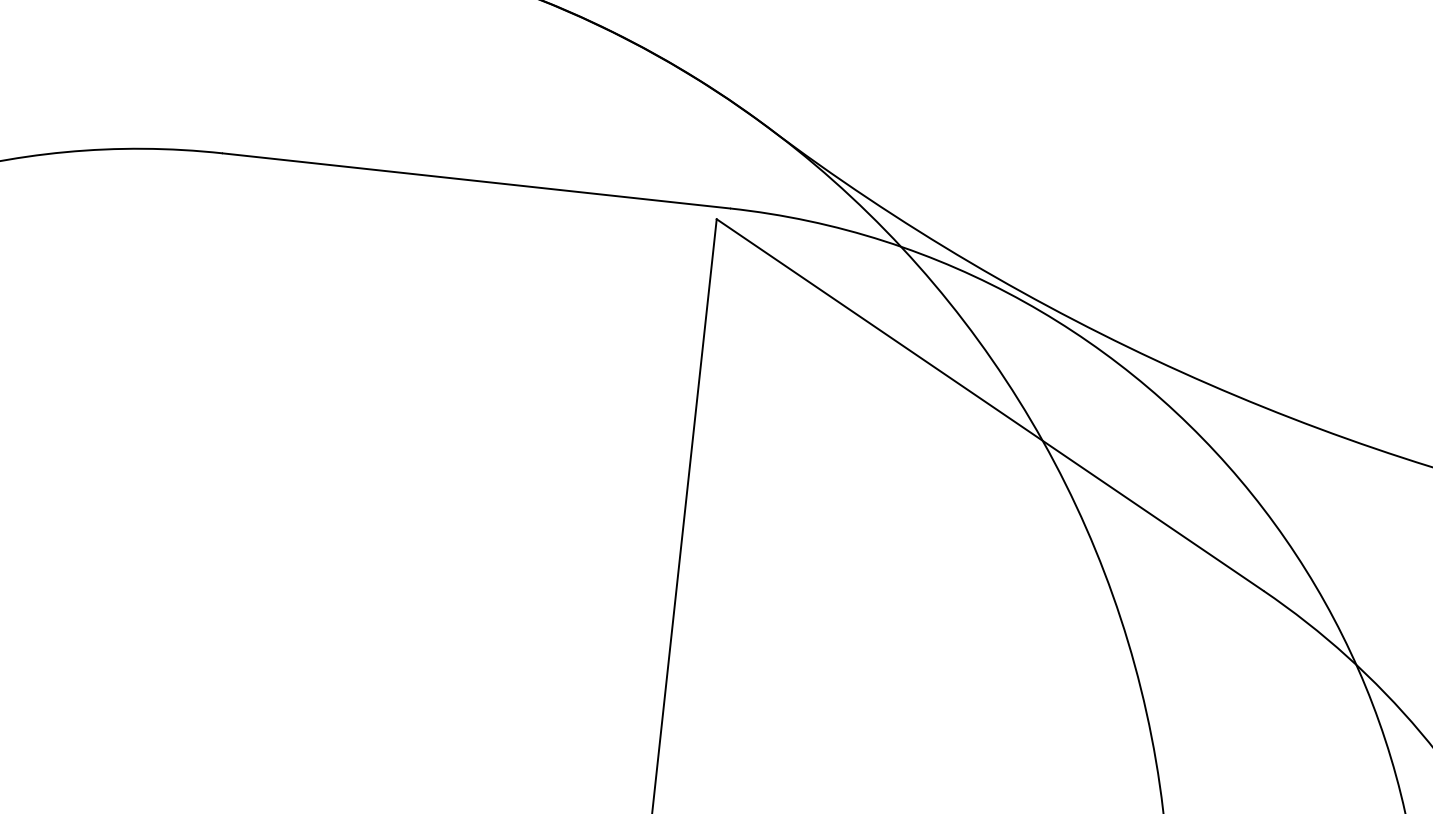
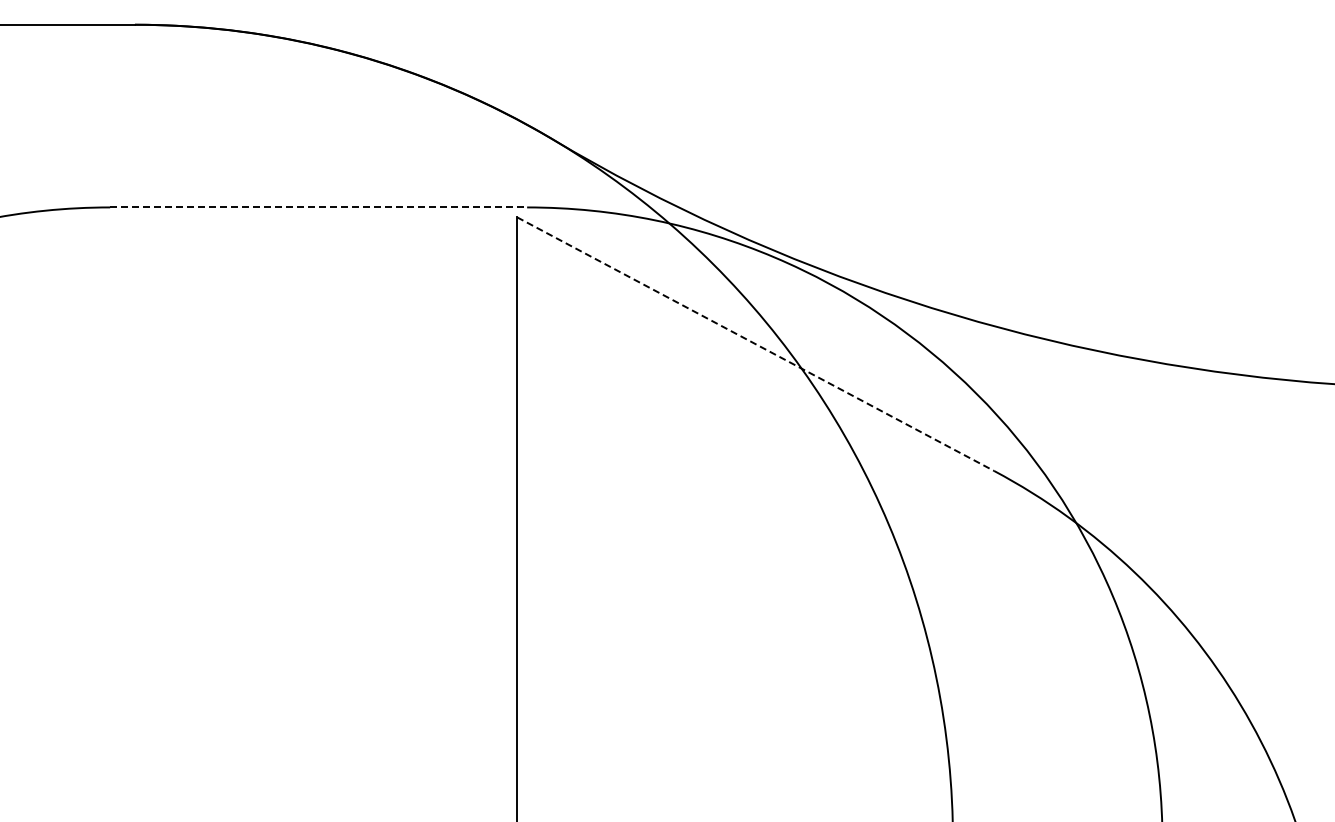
line: (477, 181) -> (319, 207), solid -> dashed
line: (990, 405) -> (756, 344), solid -> dashed

